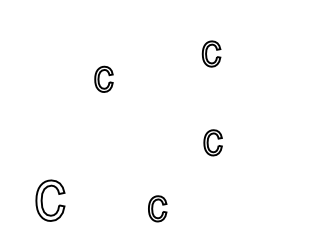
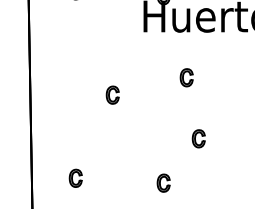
part: (212, 142) -> (198, 138), moved
part: (49, 199) -> (75, 177), size x0.62
part: (157, 207) -> (163, 182), moved

